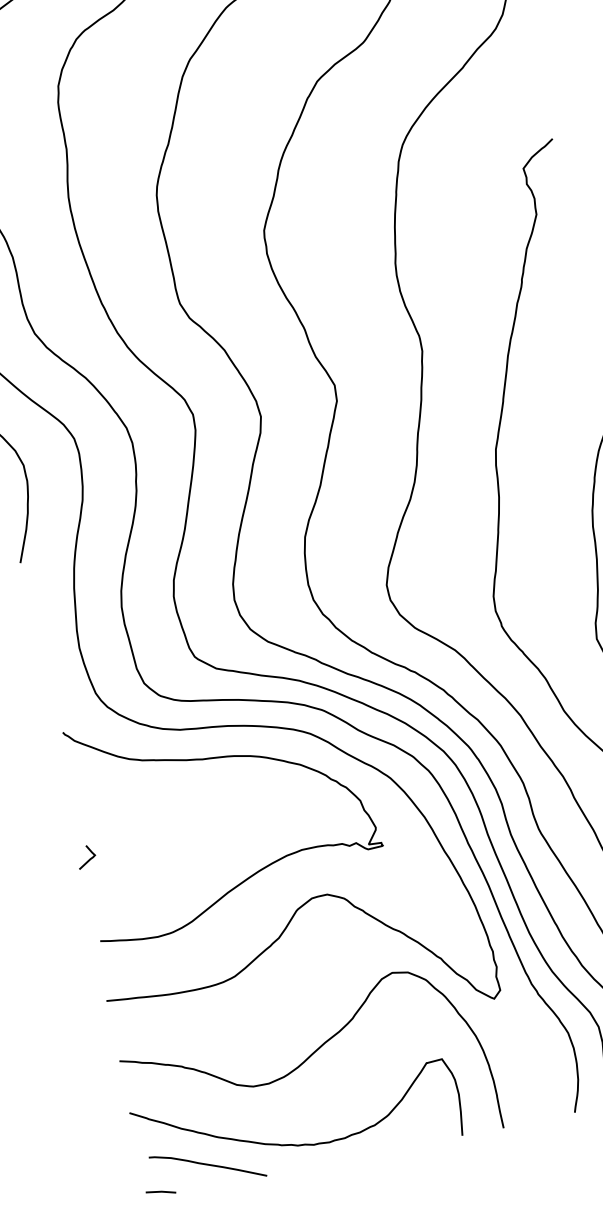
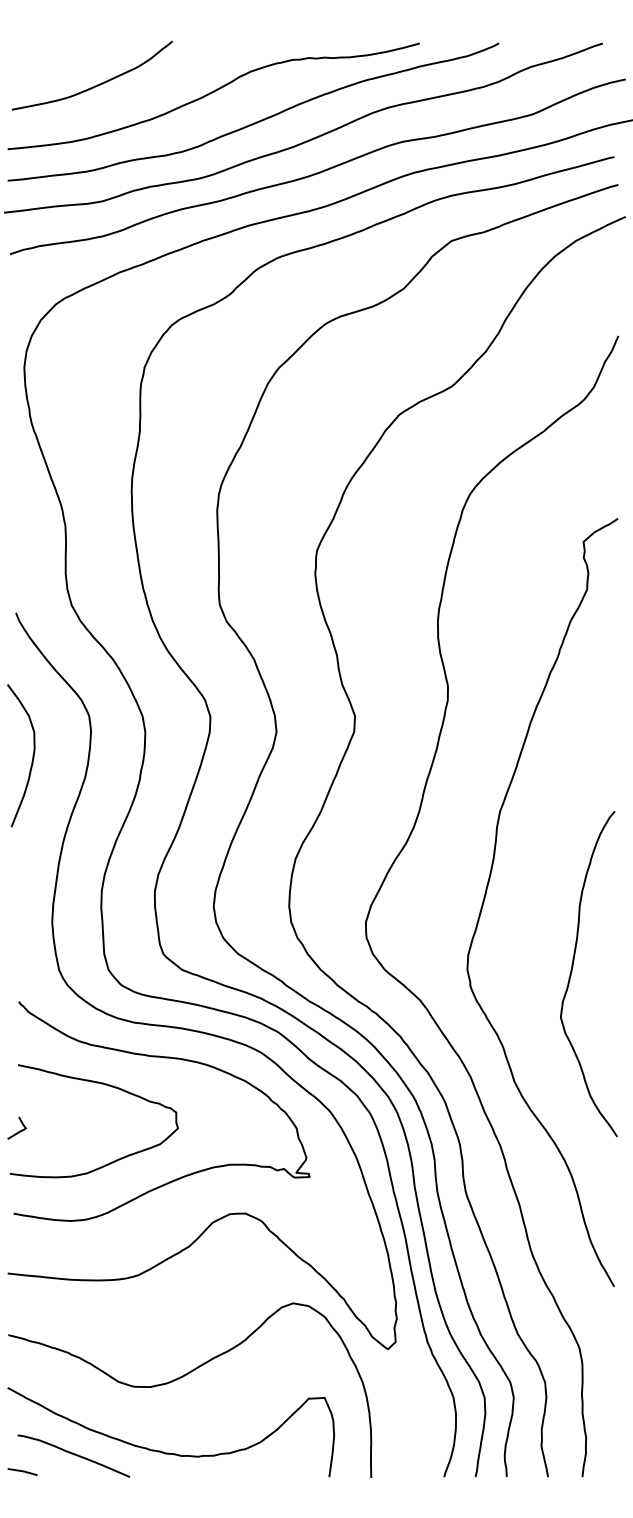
curve: (160, 797) -> (101, 1084), added

